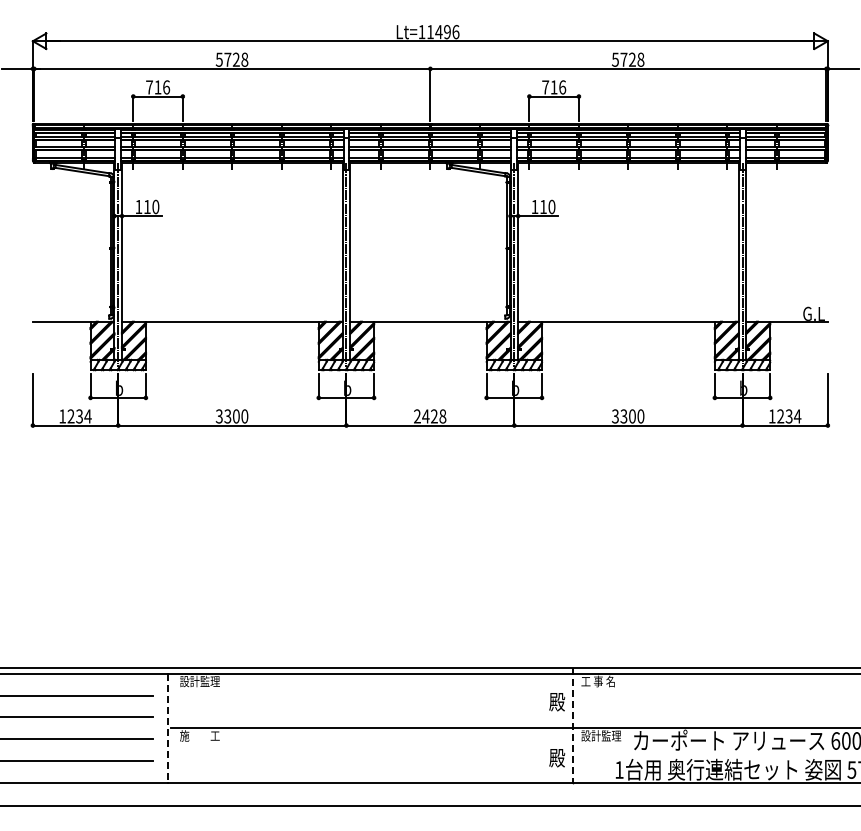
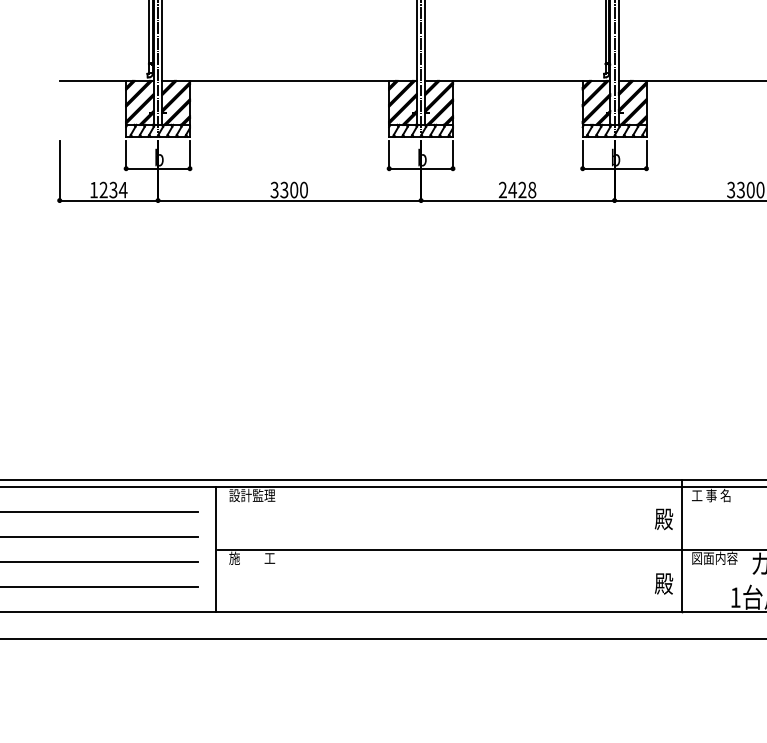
line: (572, 725) -> (681, 546), dashed -> solid
line: (168, 728) -> (215, 549), dashed -> solid
text: (601, 735) -> (715, 557), 設計監理 -> 図面内容

